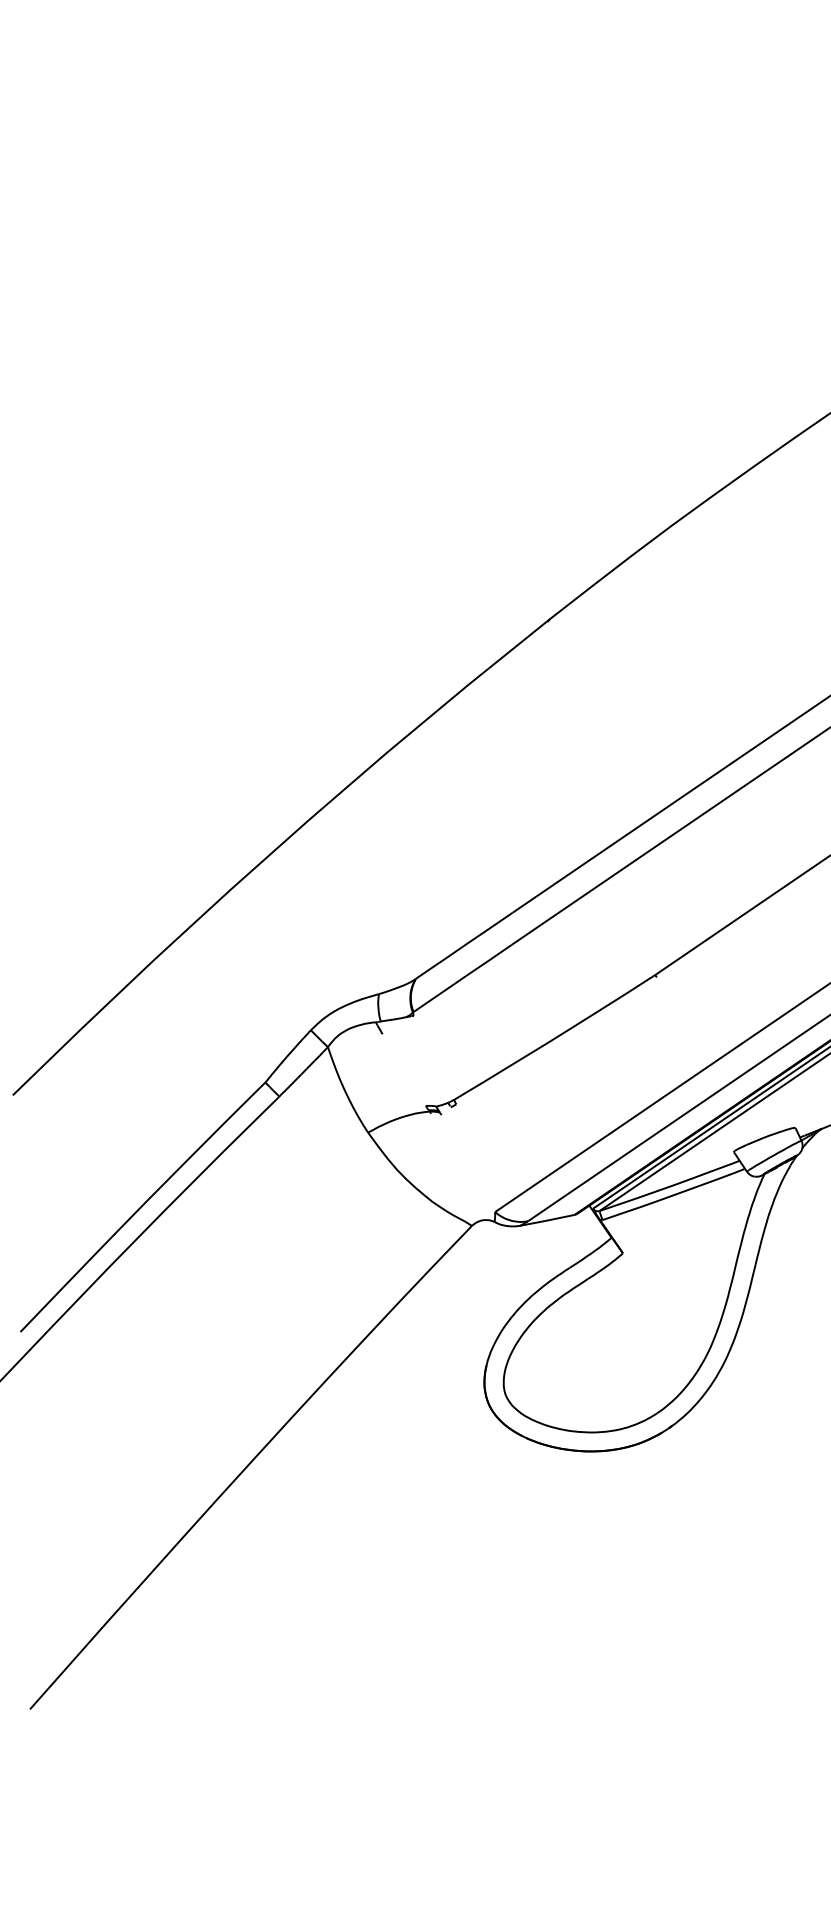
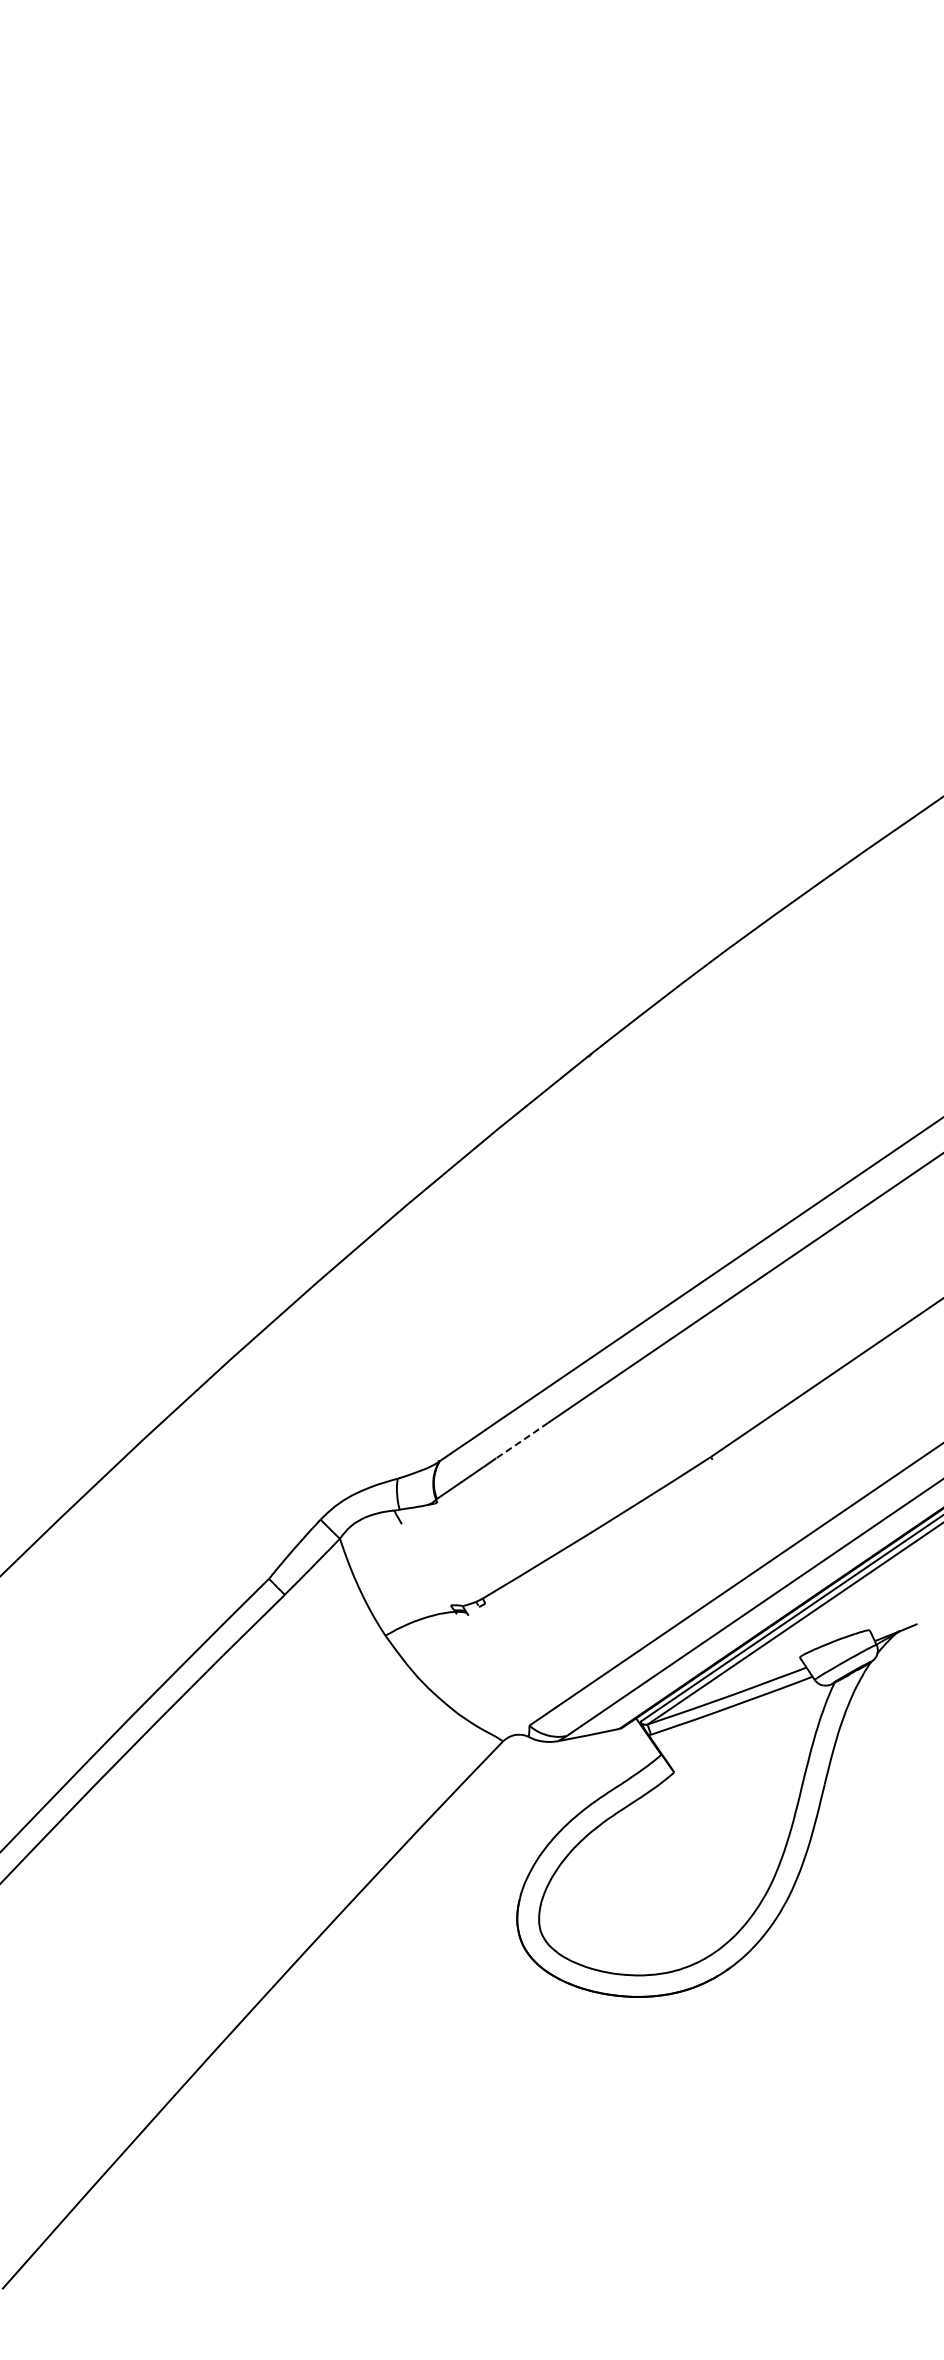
line: (488, 961) -> (521, 1441), solid -> dashed

